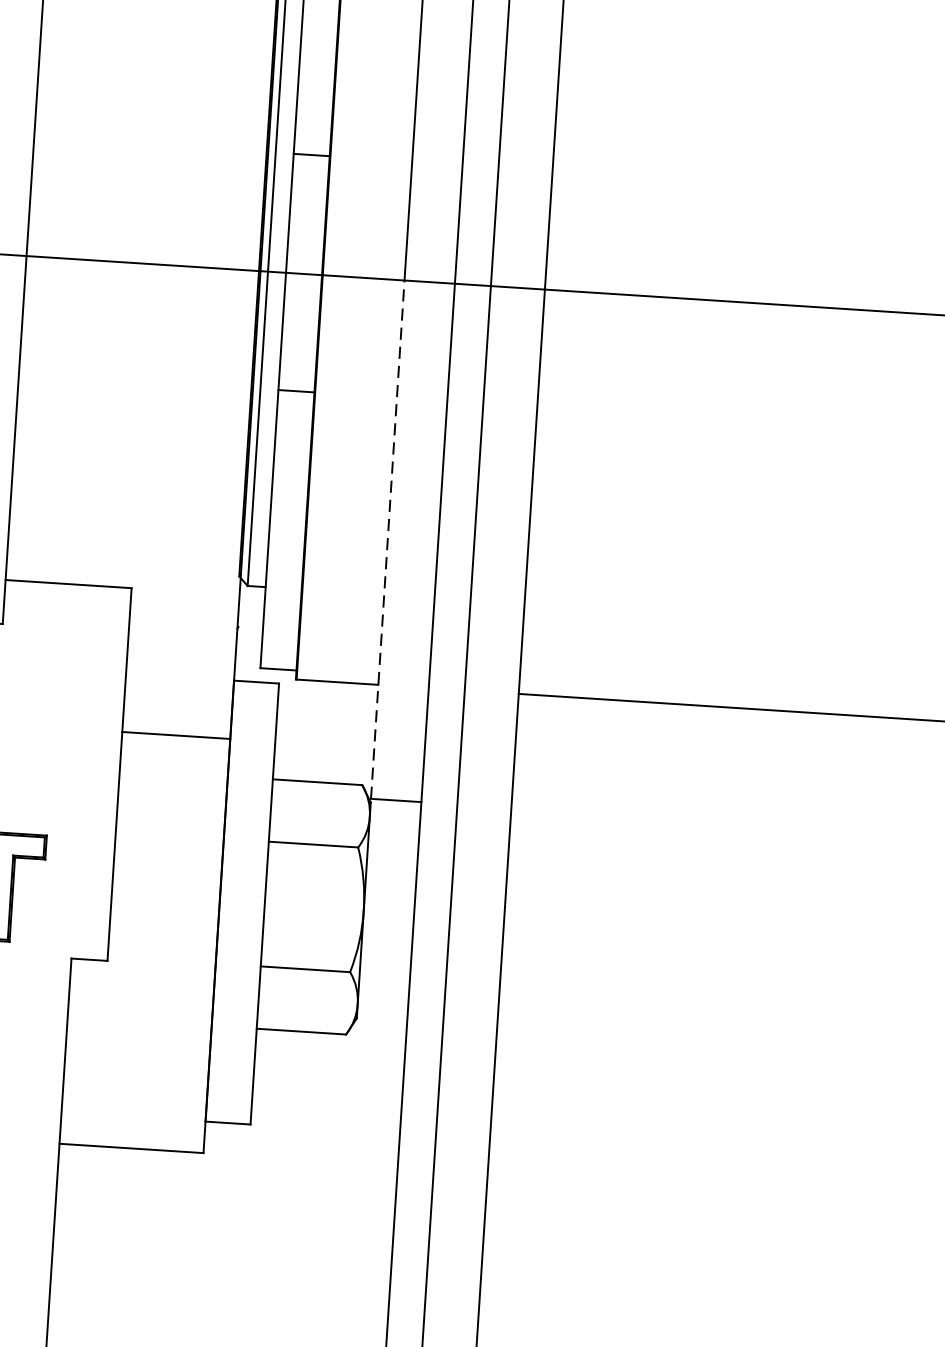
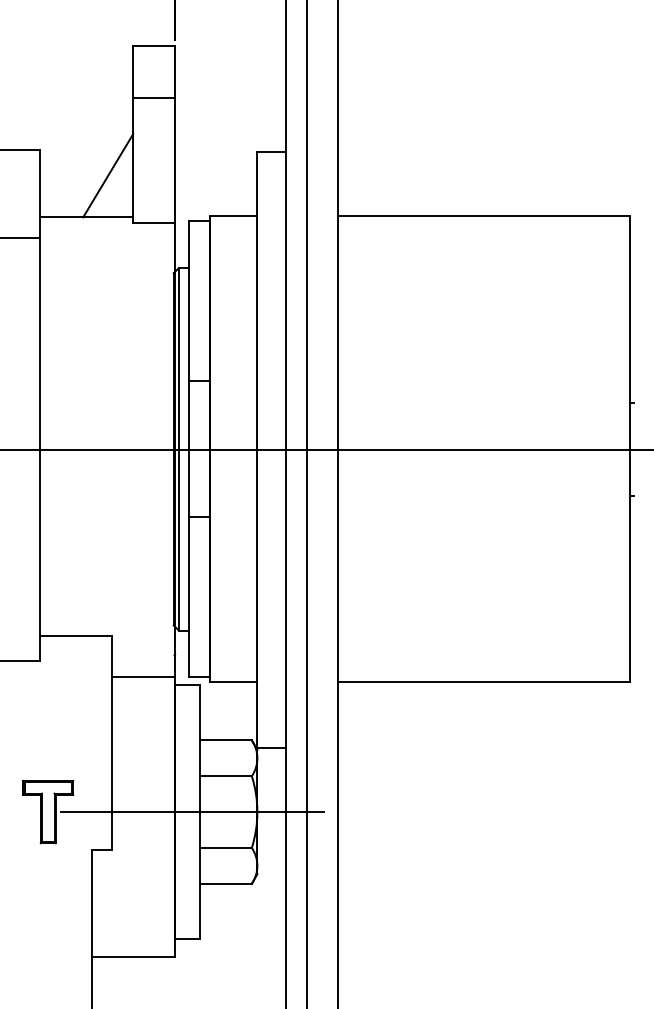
line: (388, 539) -> (257, 598), dashed -> solid
line: (176, 734) -> (143, 676), moved
line: (249, 903) -> (191, 812), added

